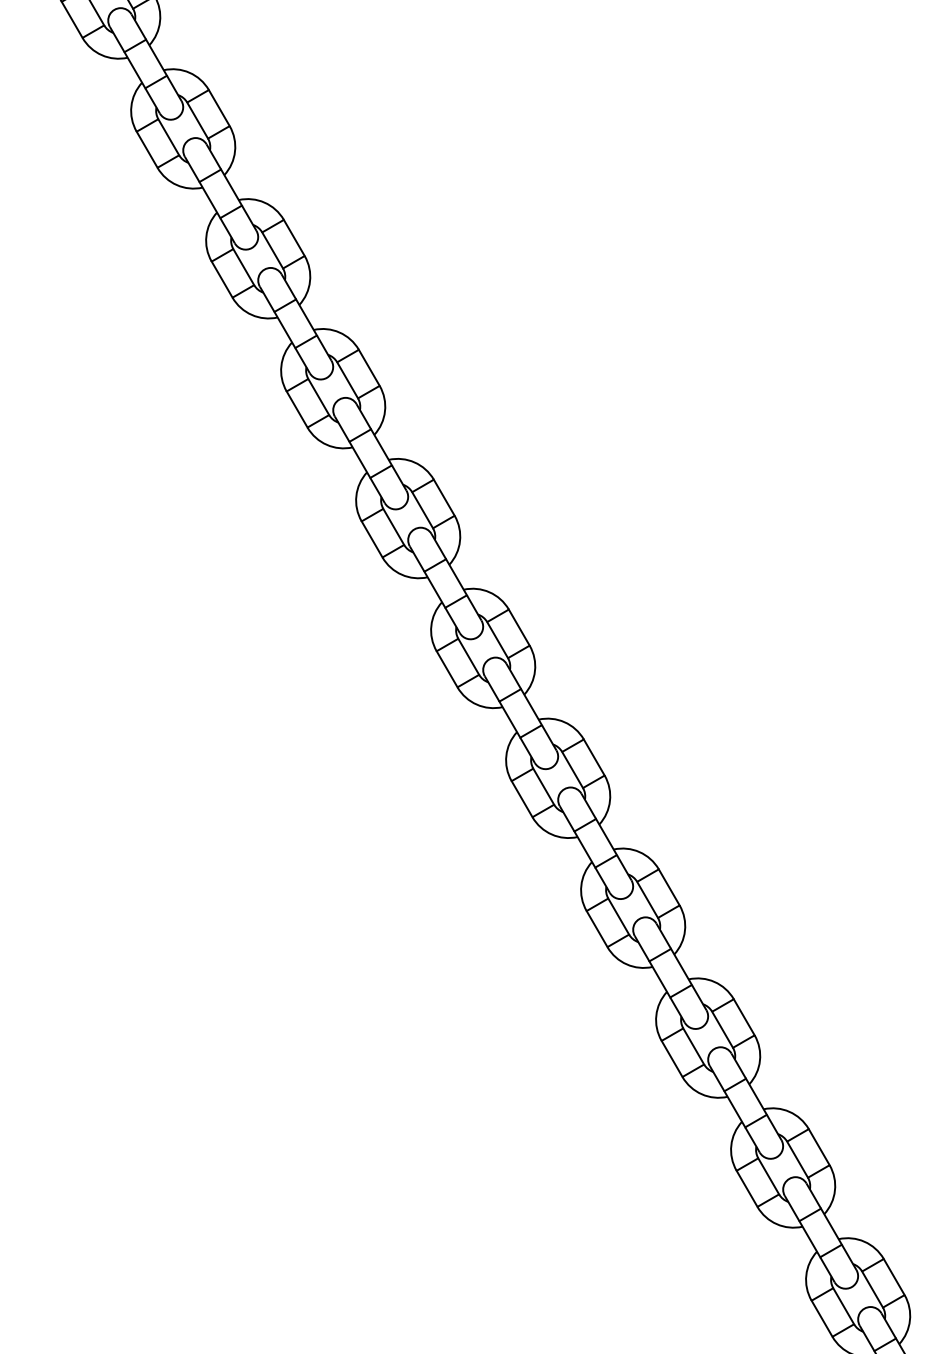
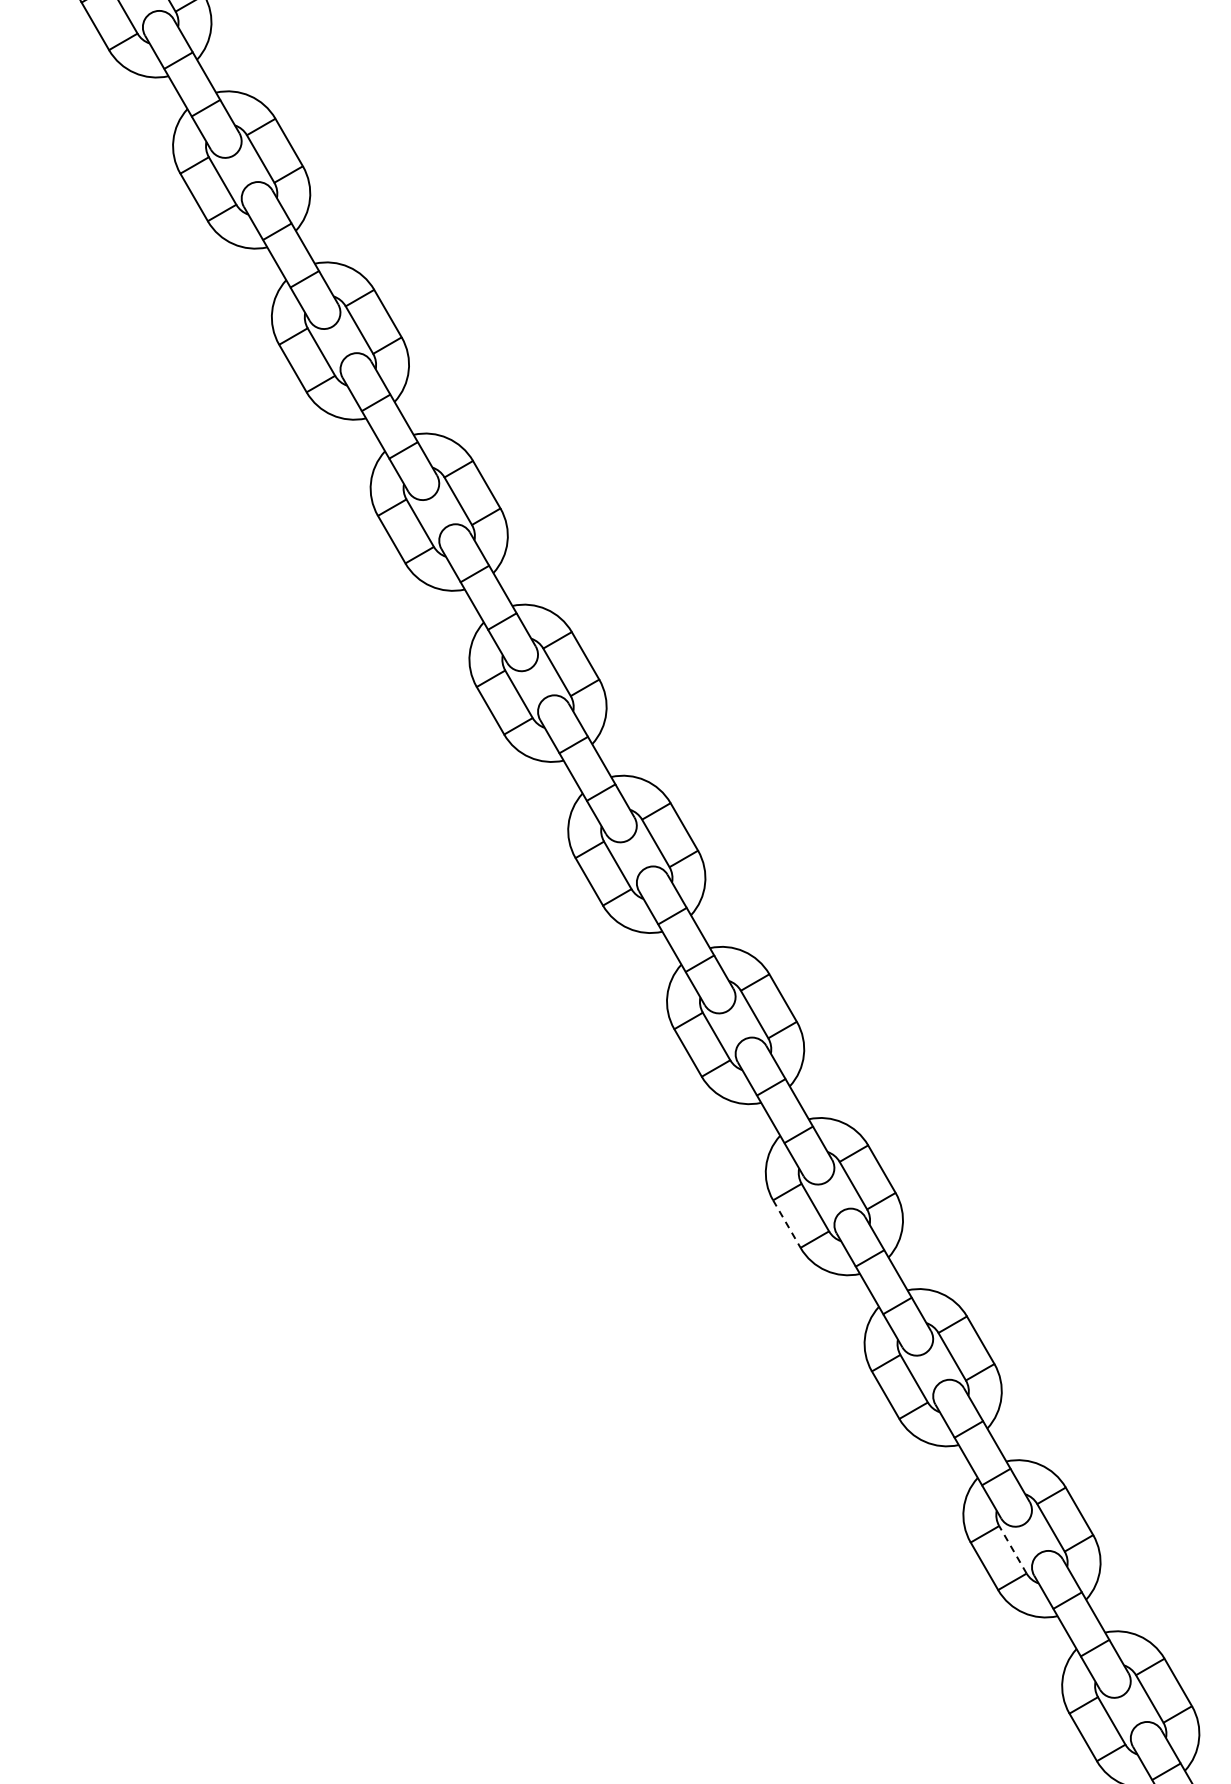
line: (597, 929) -> (787, 1224), solid -> dashed
line: (768, 1176) -> (1012, 1549), solid -> dashed

